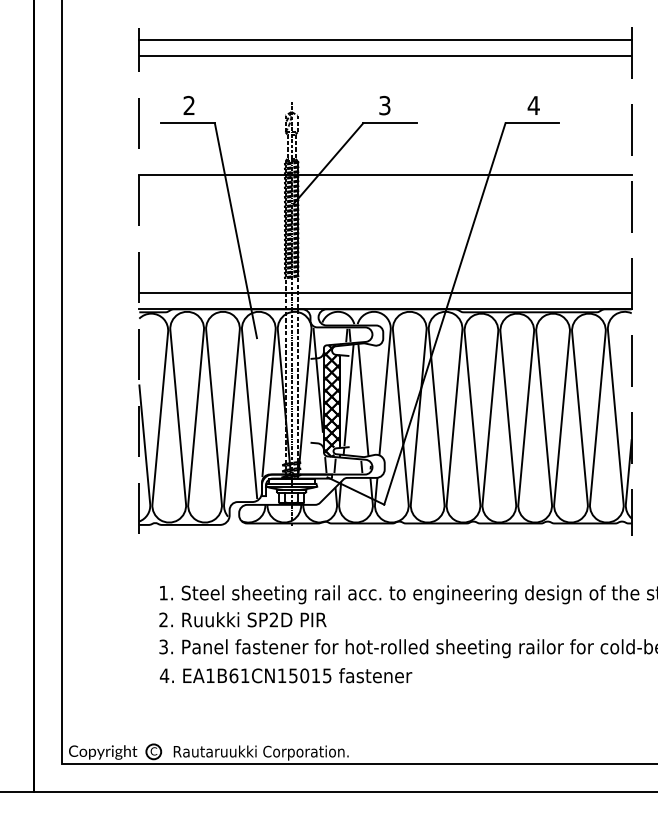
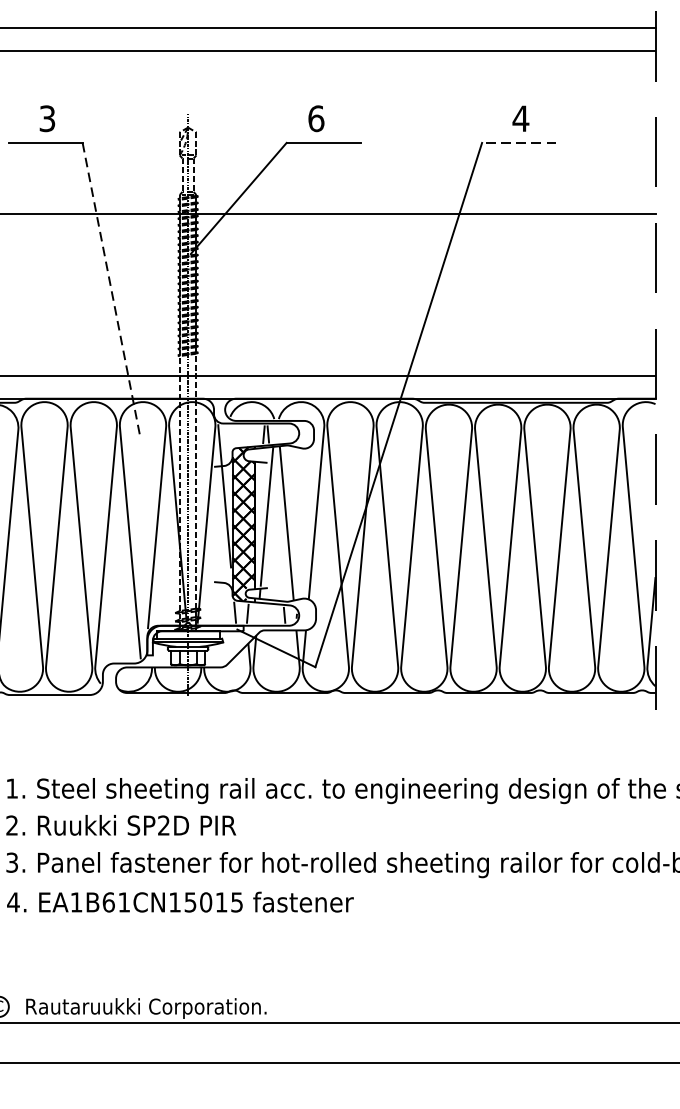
text: (188, 105) -> (46, 118), 2 -> 3
text: (384, 105) -> (315, 118), 3 -> 6
line: (532, 123) -> (519, 143), solid -> dashed
line: (236, 231) -> (112, 291), solid -> dashed

